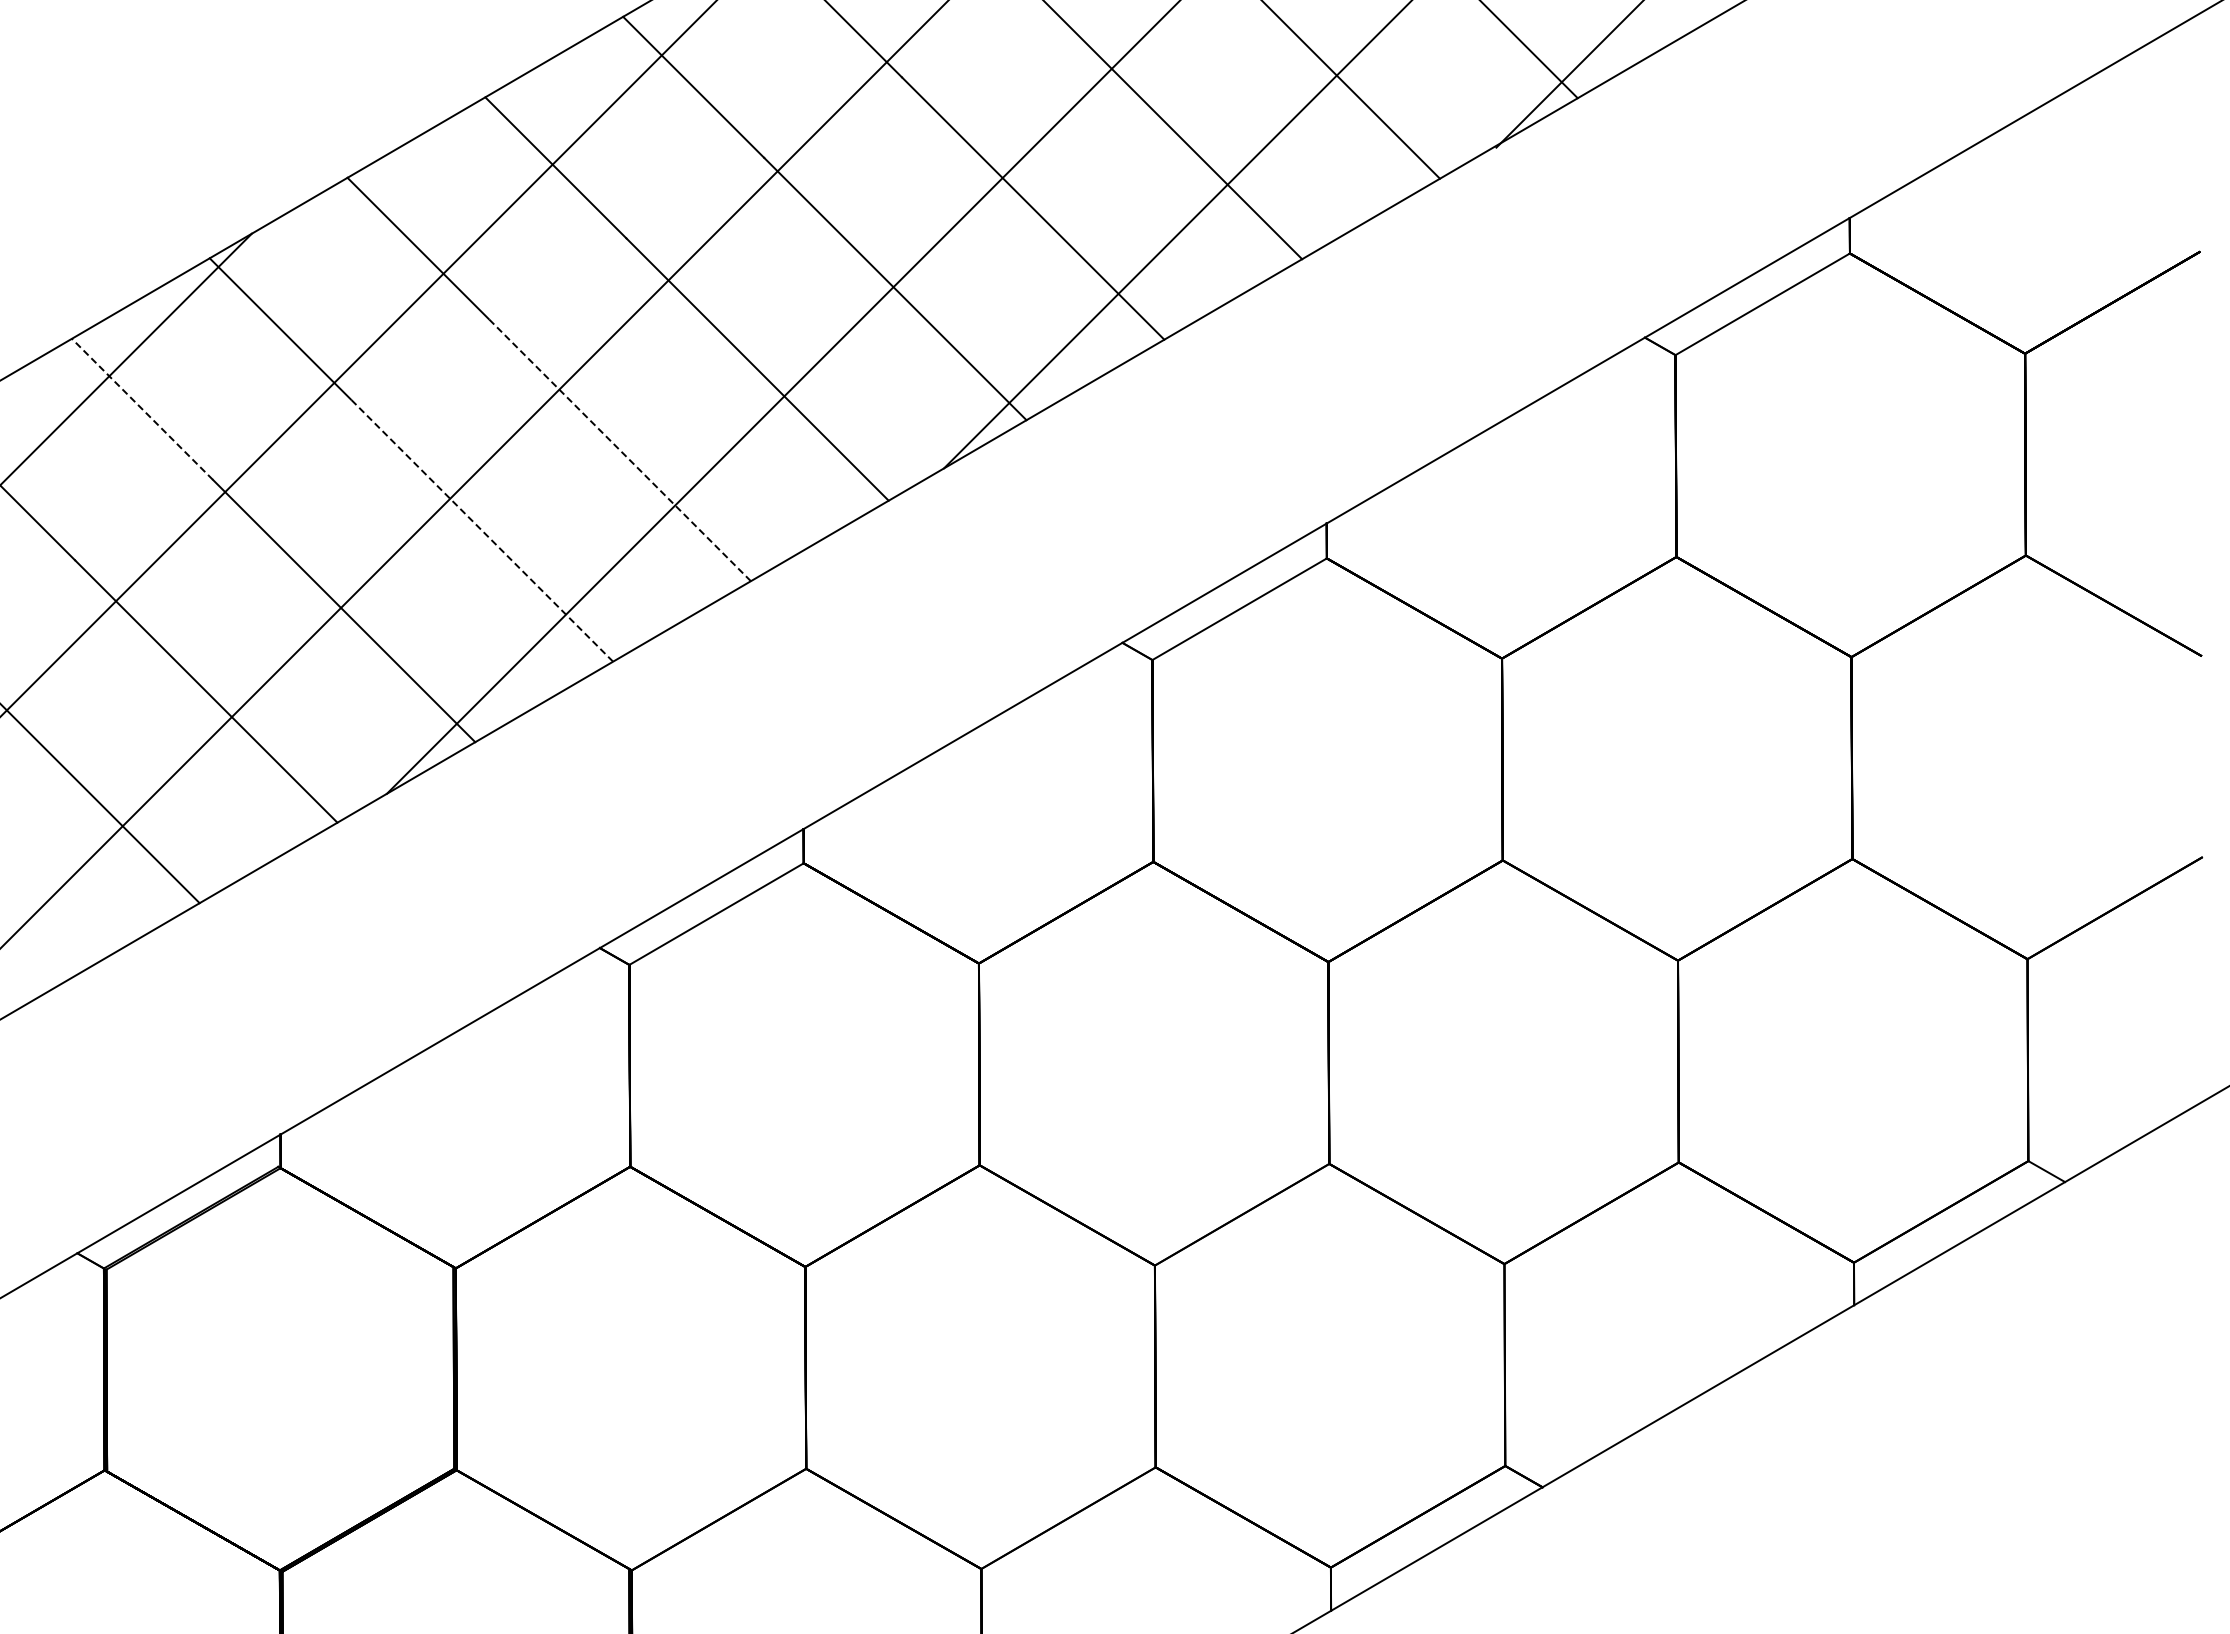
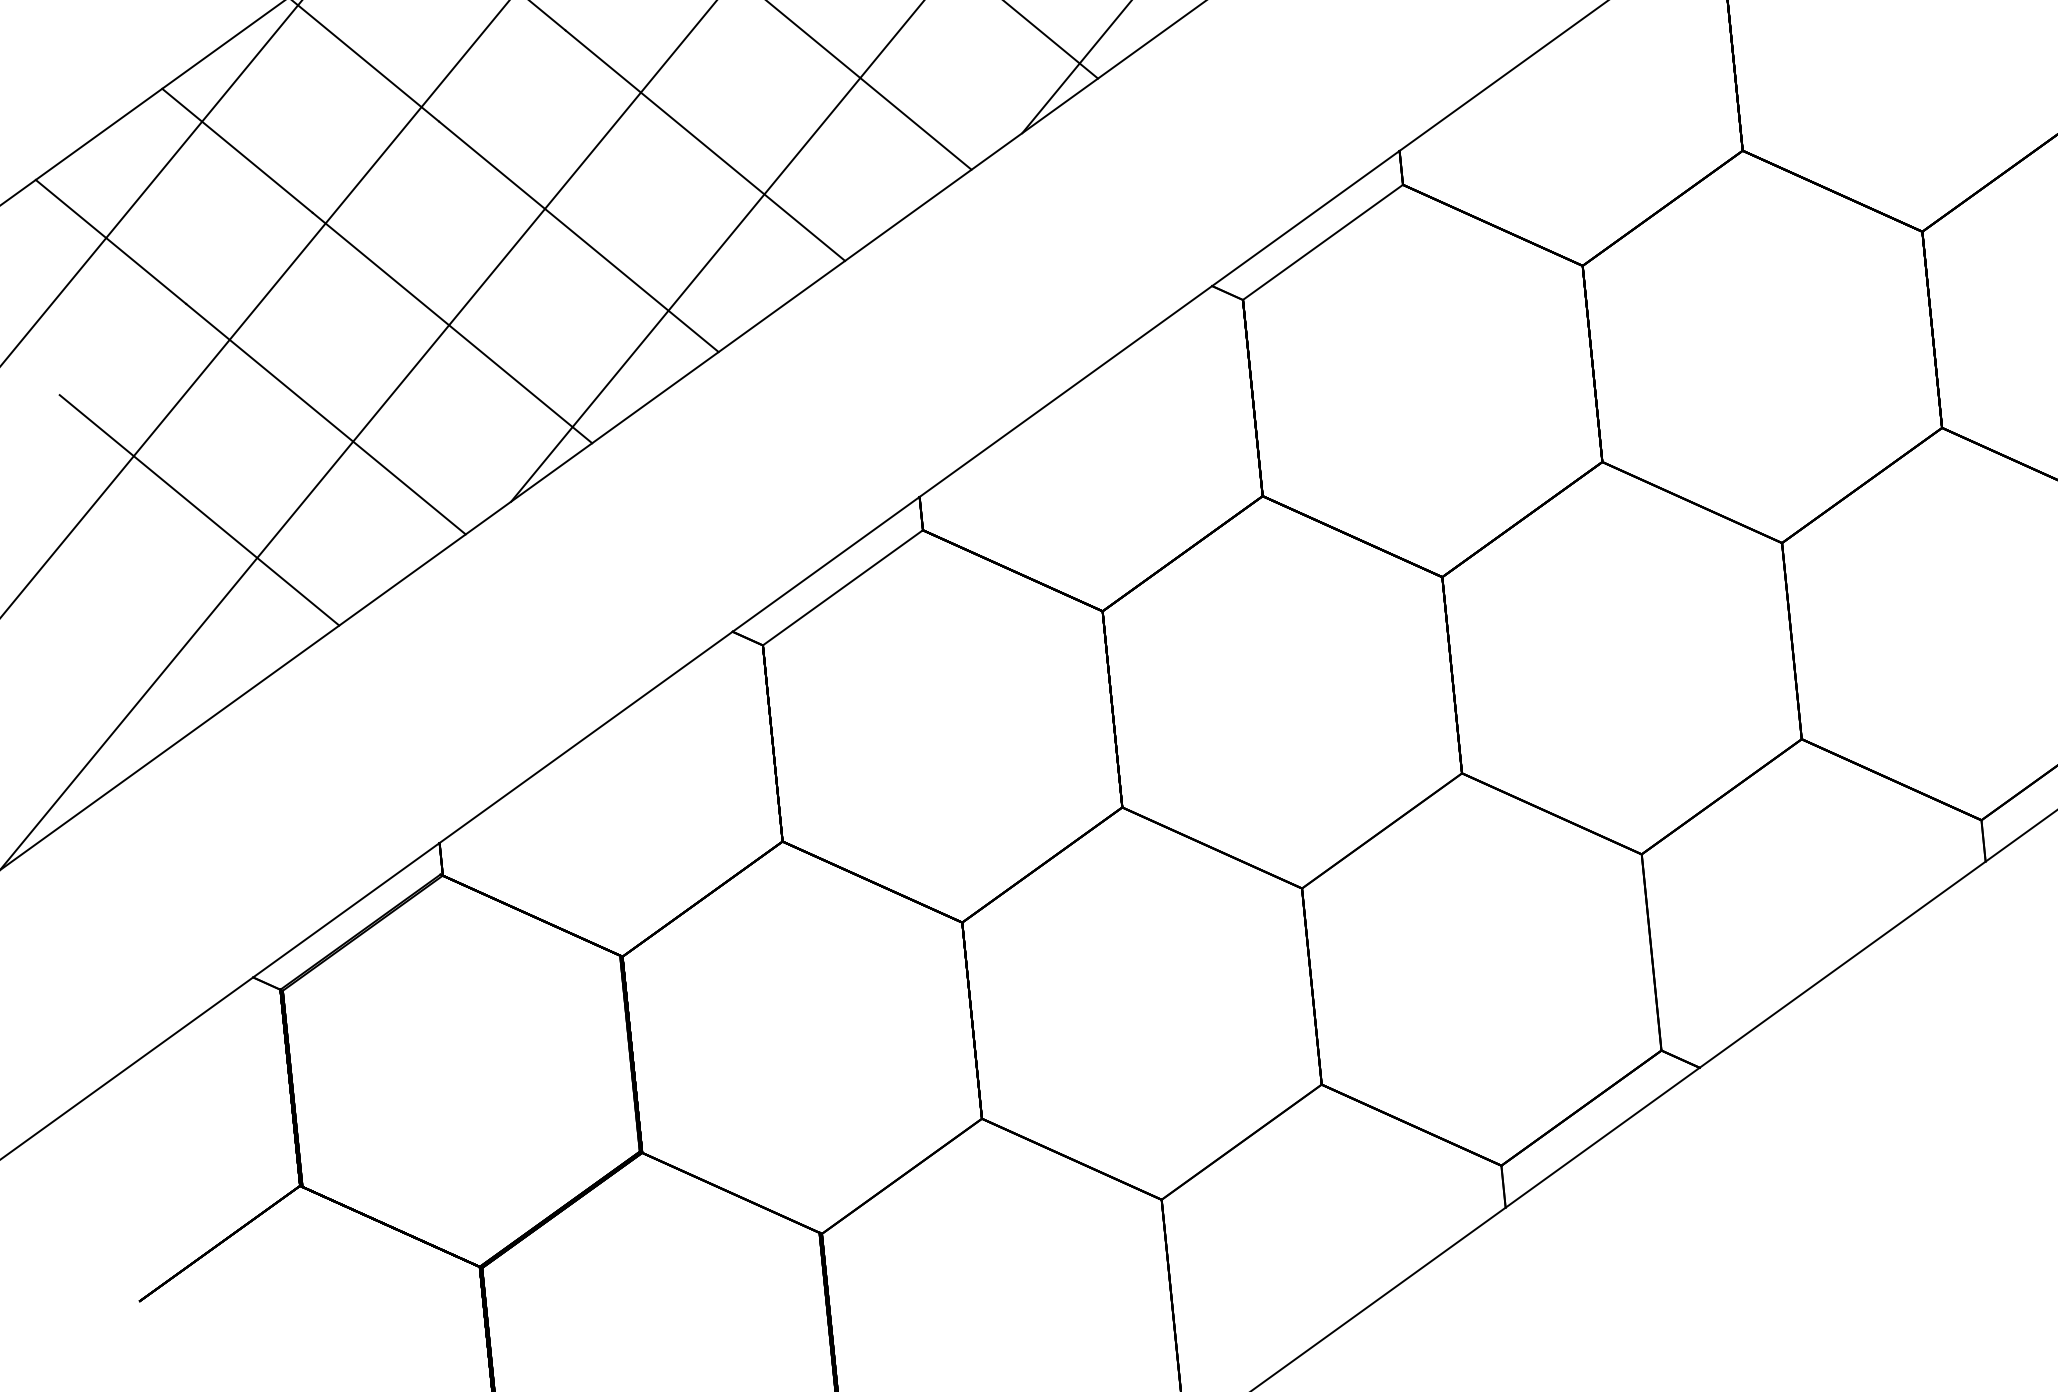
line: (142, 409) -> (237, 150), dashed -> solid
line: (619, 449) -> (705, 145), dashed -> solid
line: (481, 530) -> (578, 236), dashed -> solid

